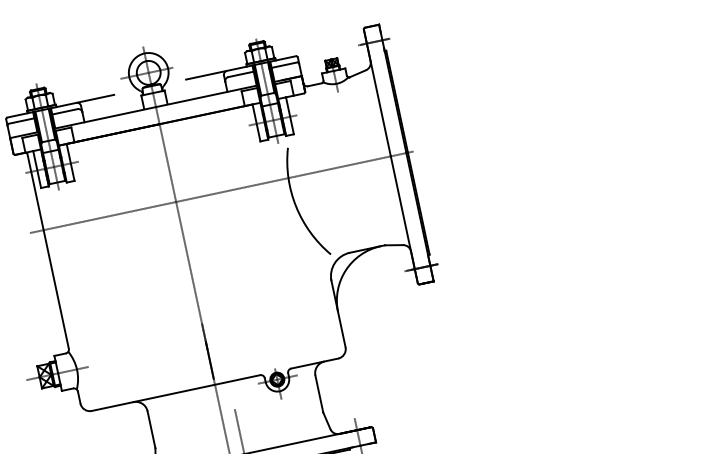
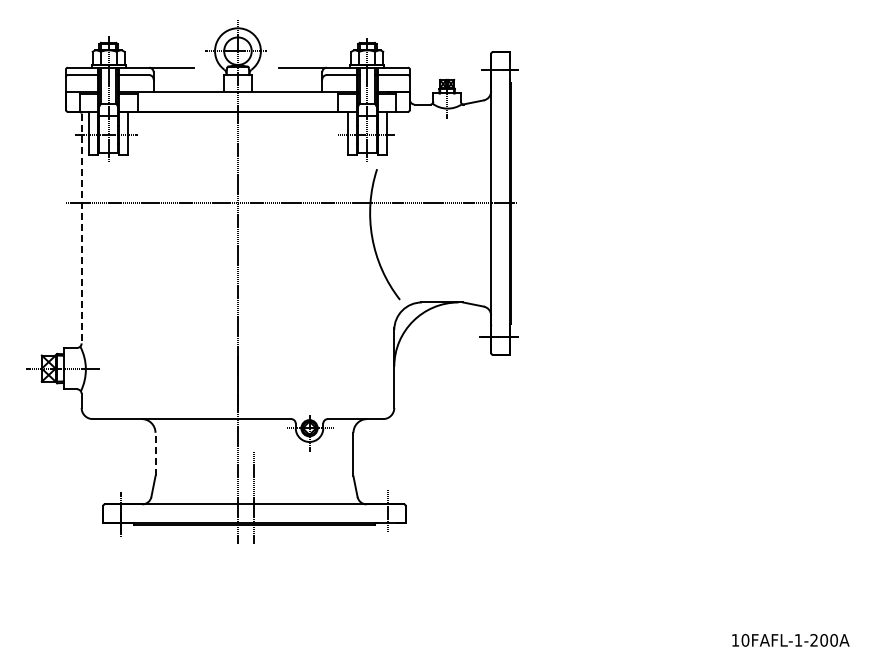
line: (48, 251) -> (81, 228), solid -> dashed
line: (151, 429) -> (155, 454), solid -> dashed

